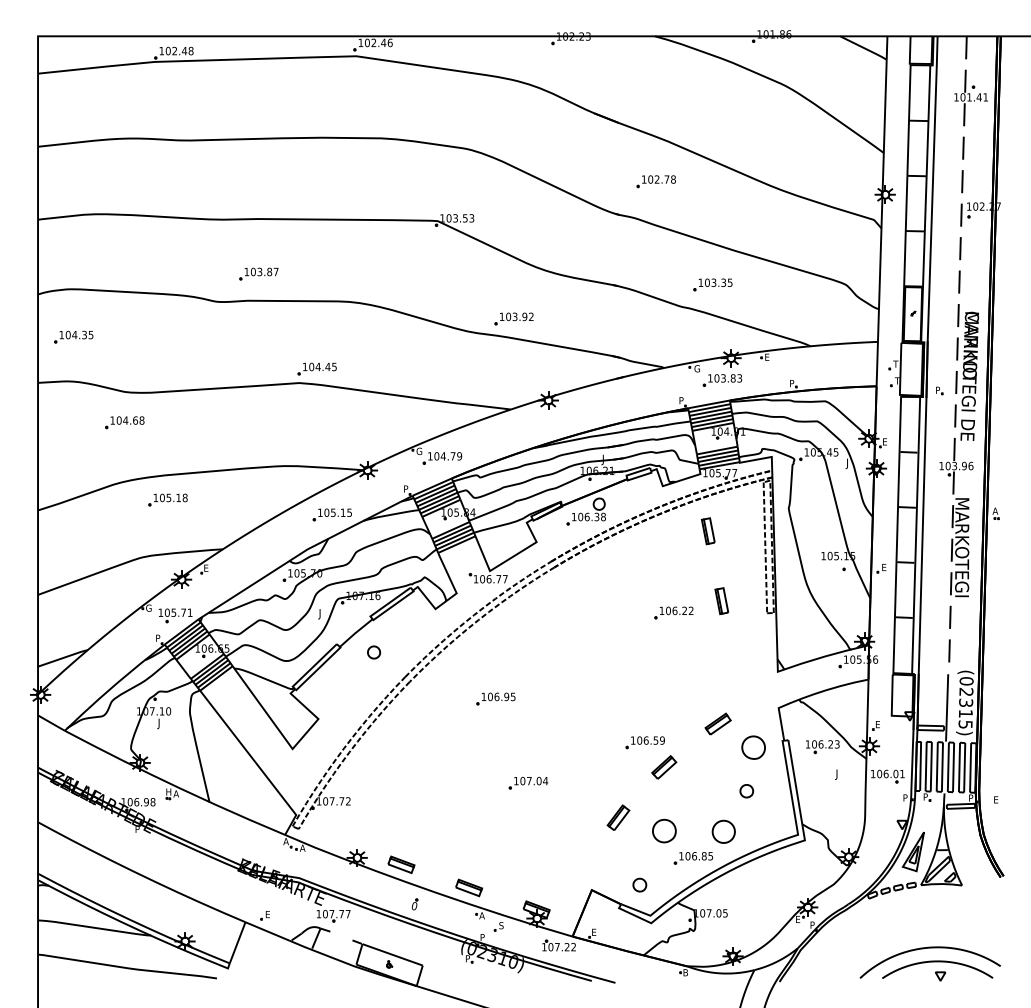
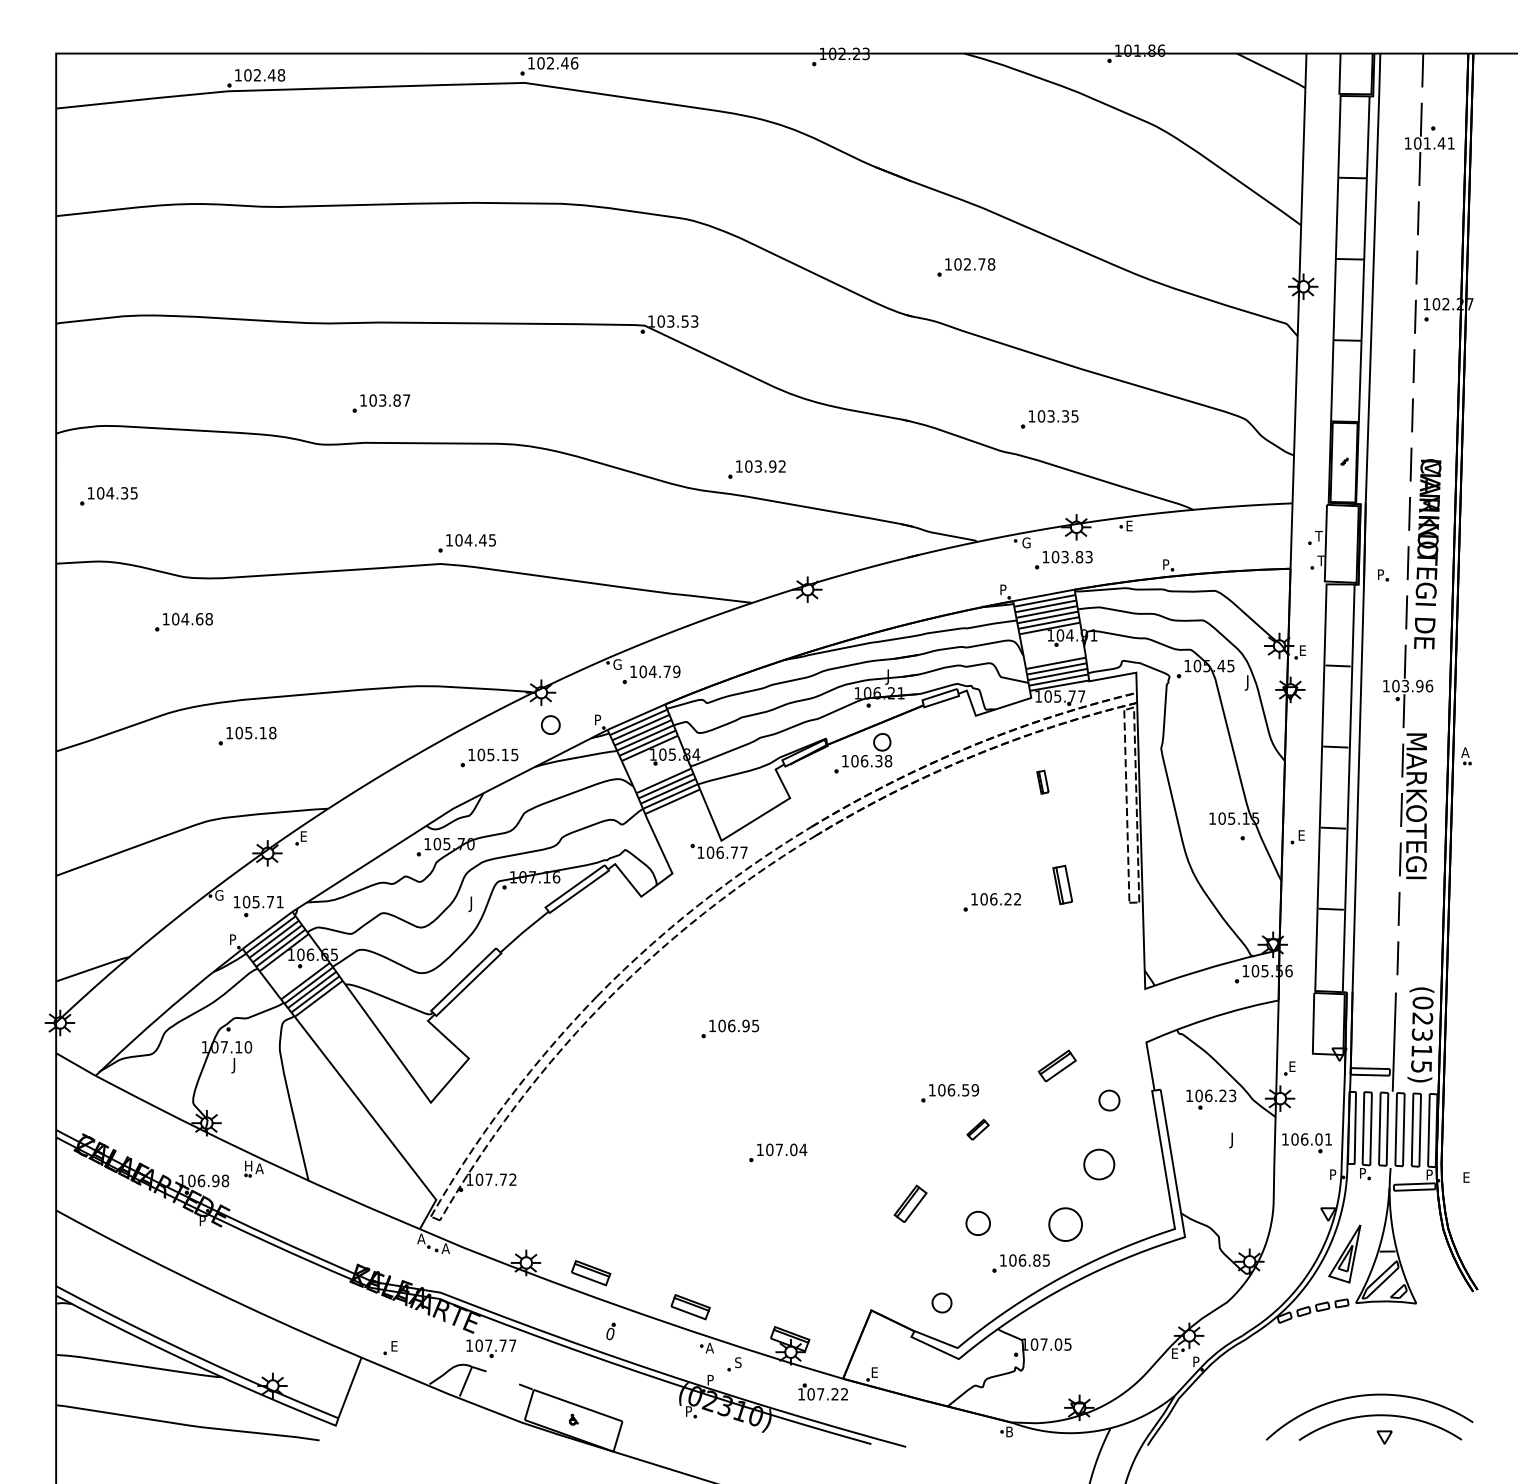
part: (708, 531) -> (1043, 782), size x0.6
part: (374, 652) -> (551, 725), moved
part: (753, 747) -> (1109, 1100), size x0.6
part: (664, 767) -> (978, 1129), size x0.6
part: (746, 791) -> (1099, 1165), size x1.6
part: (664, 830) -> (978, 1222), size x0.7

